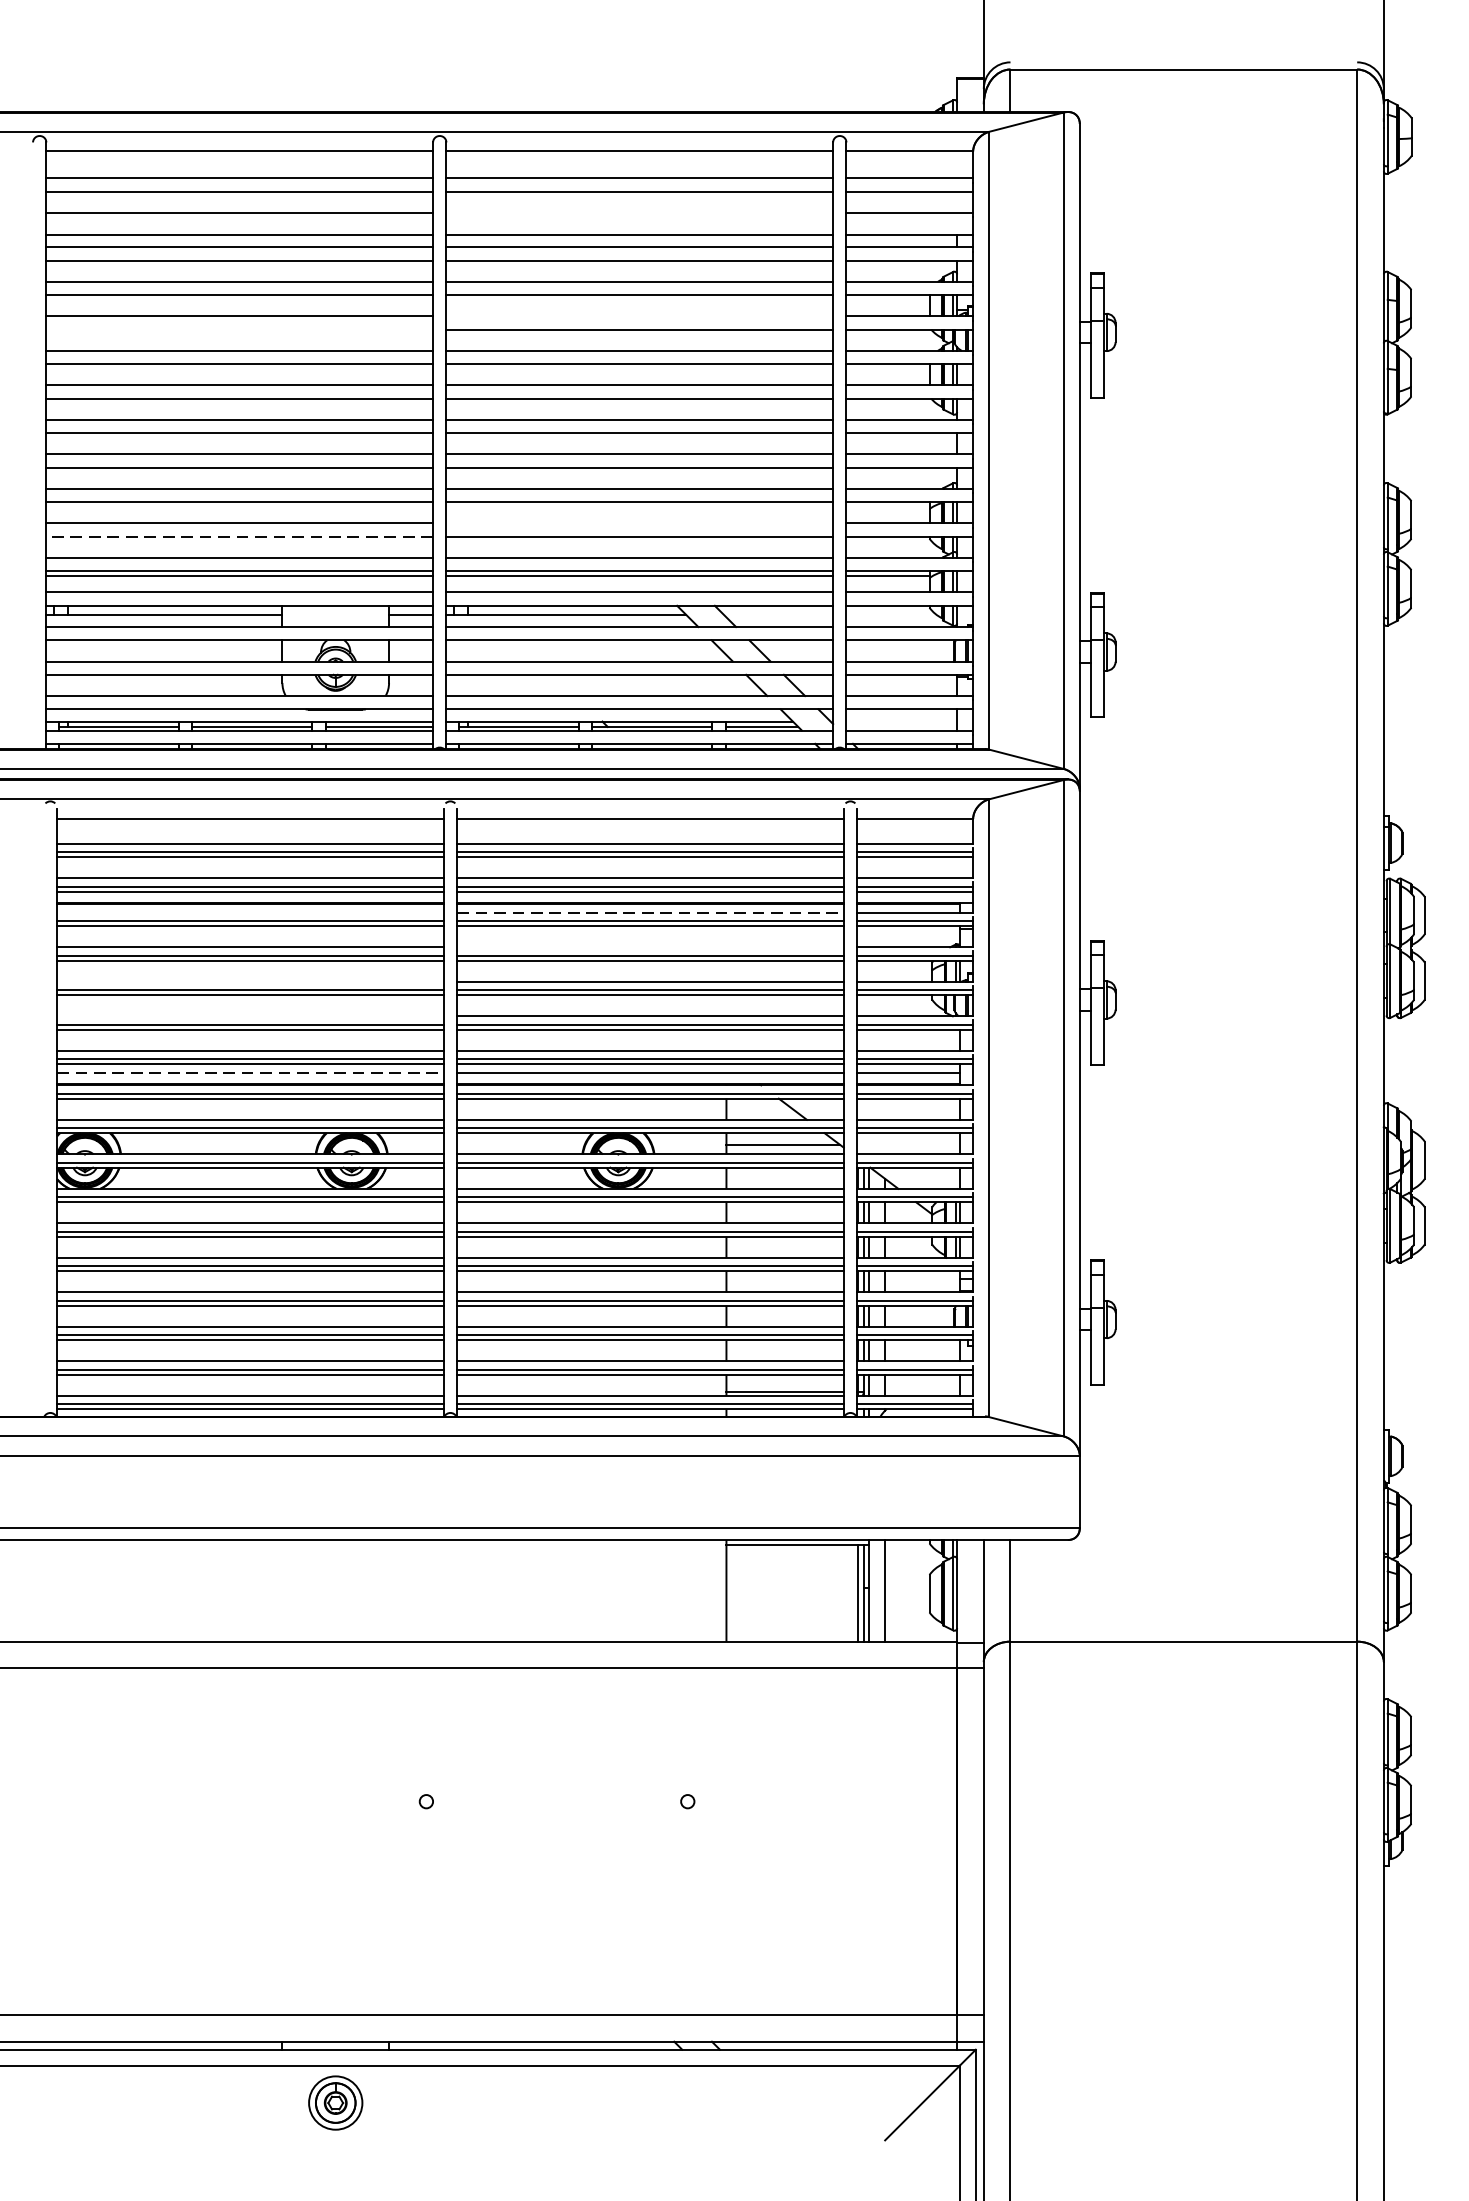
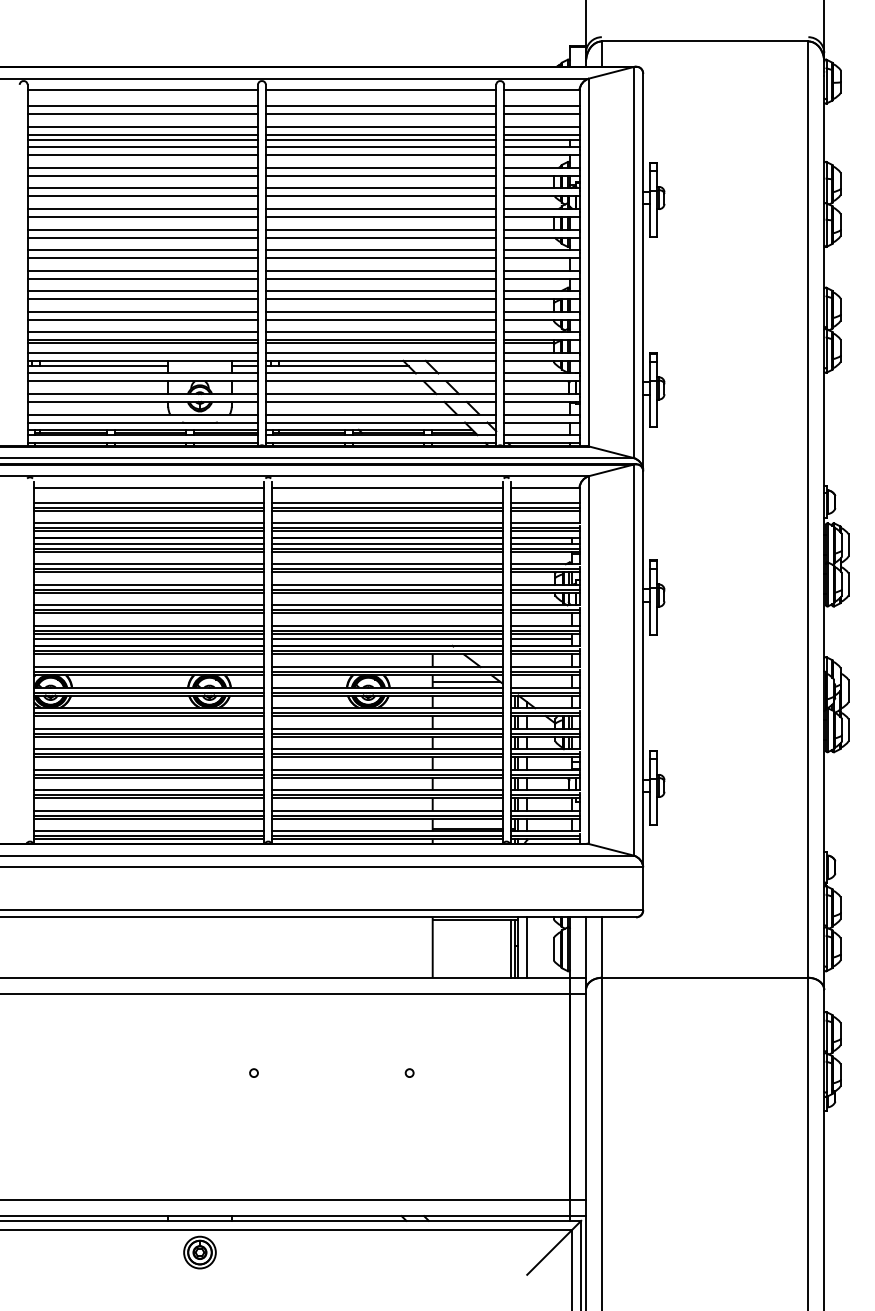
line: (638, 212) -> (380, 126), added
line: (239, 225) -> (142, 134), added
line: (638, 225) -> (380, 134), added
line: (909, 225) -> (541, 134), added
line: (638, 316) -> (380, 188), added
line: (239, 329) -> (142, 196), added
line: (638, 522) -> (380, 311), added
line: (239, 536) -> (142, 319), dashed -> solid
line: (250, 912) -> (149, 543), added
line: (650, 912) -> (387, 543), dashed -> solid
line: (650, 947) -> (387, 564), added
line: (250, 981) -> (149, 584), added
line: (250, 1016) -> (149, 605), added
line: (250, 1071) -> (149, 638), dashed -> solid

